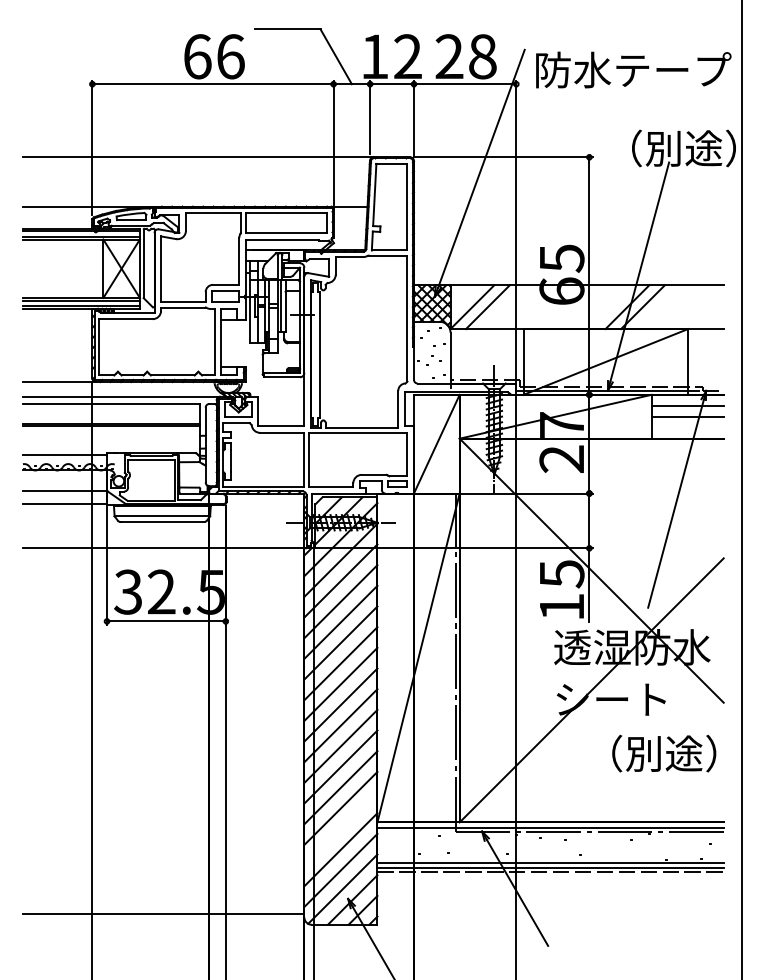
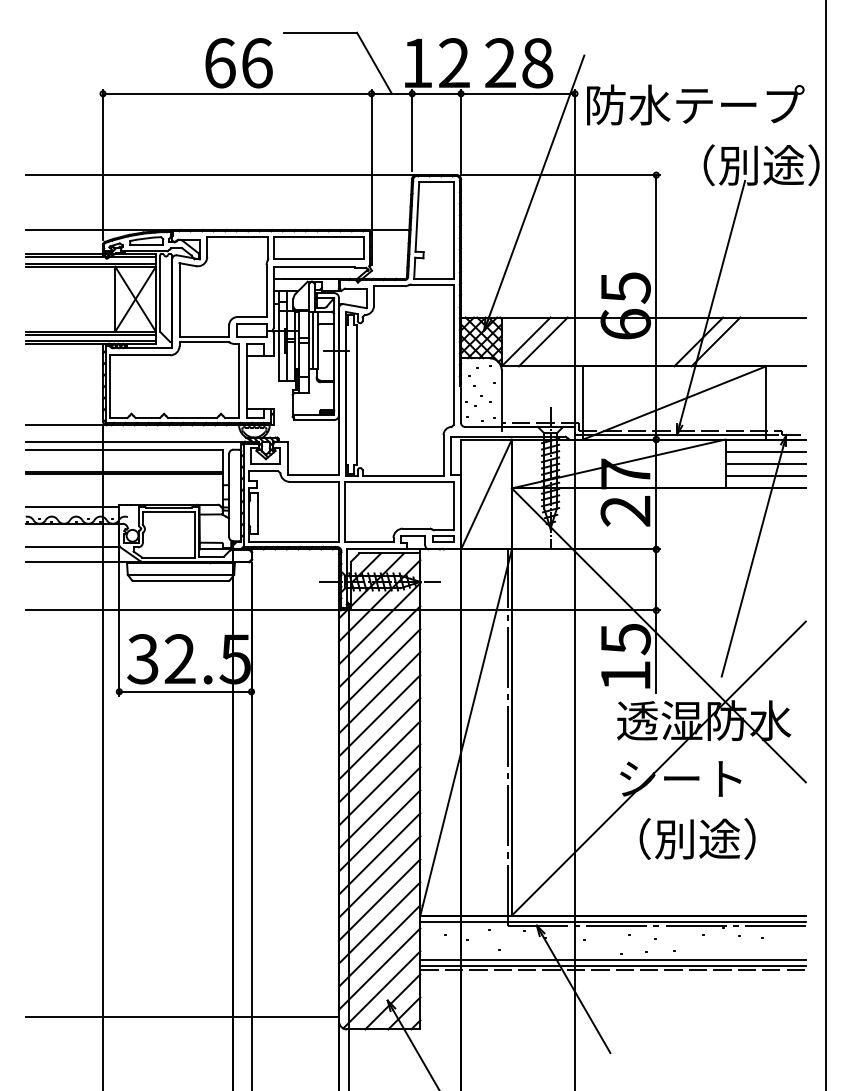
text: (633, 69) -> (695, 104), moved
line: (687, 428) -> (765, 476), added
text: (664, 753) -> (697, 838), moved
line: (340, 828) -> (379, 922), added

